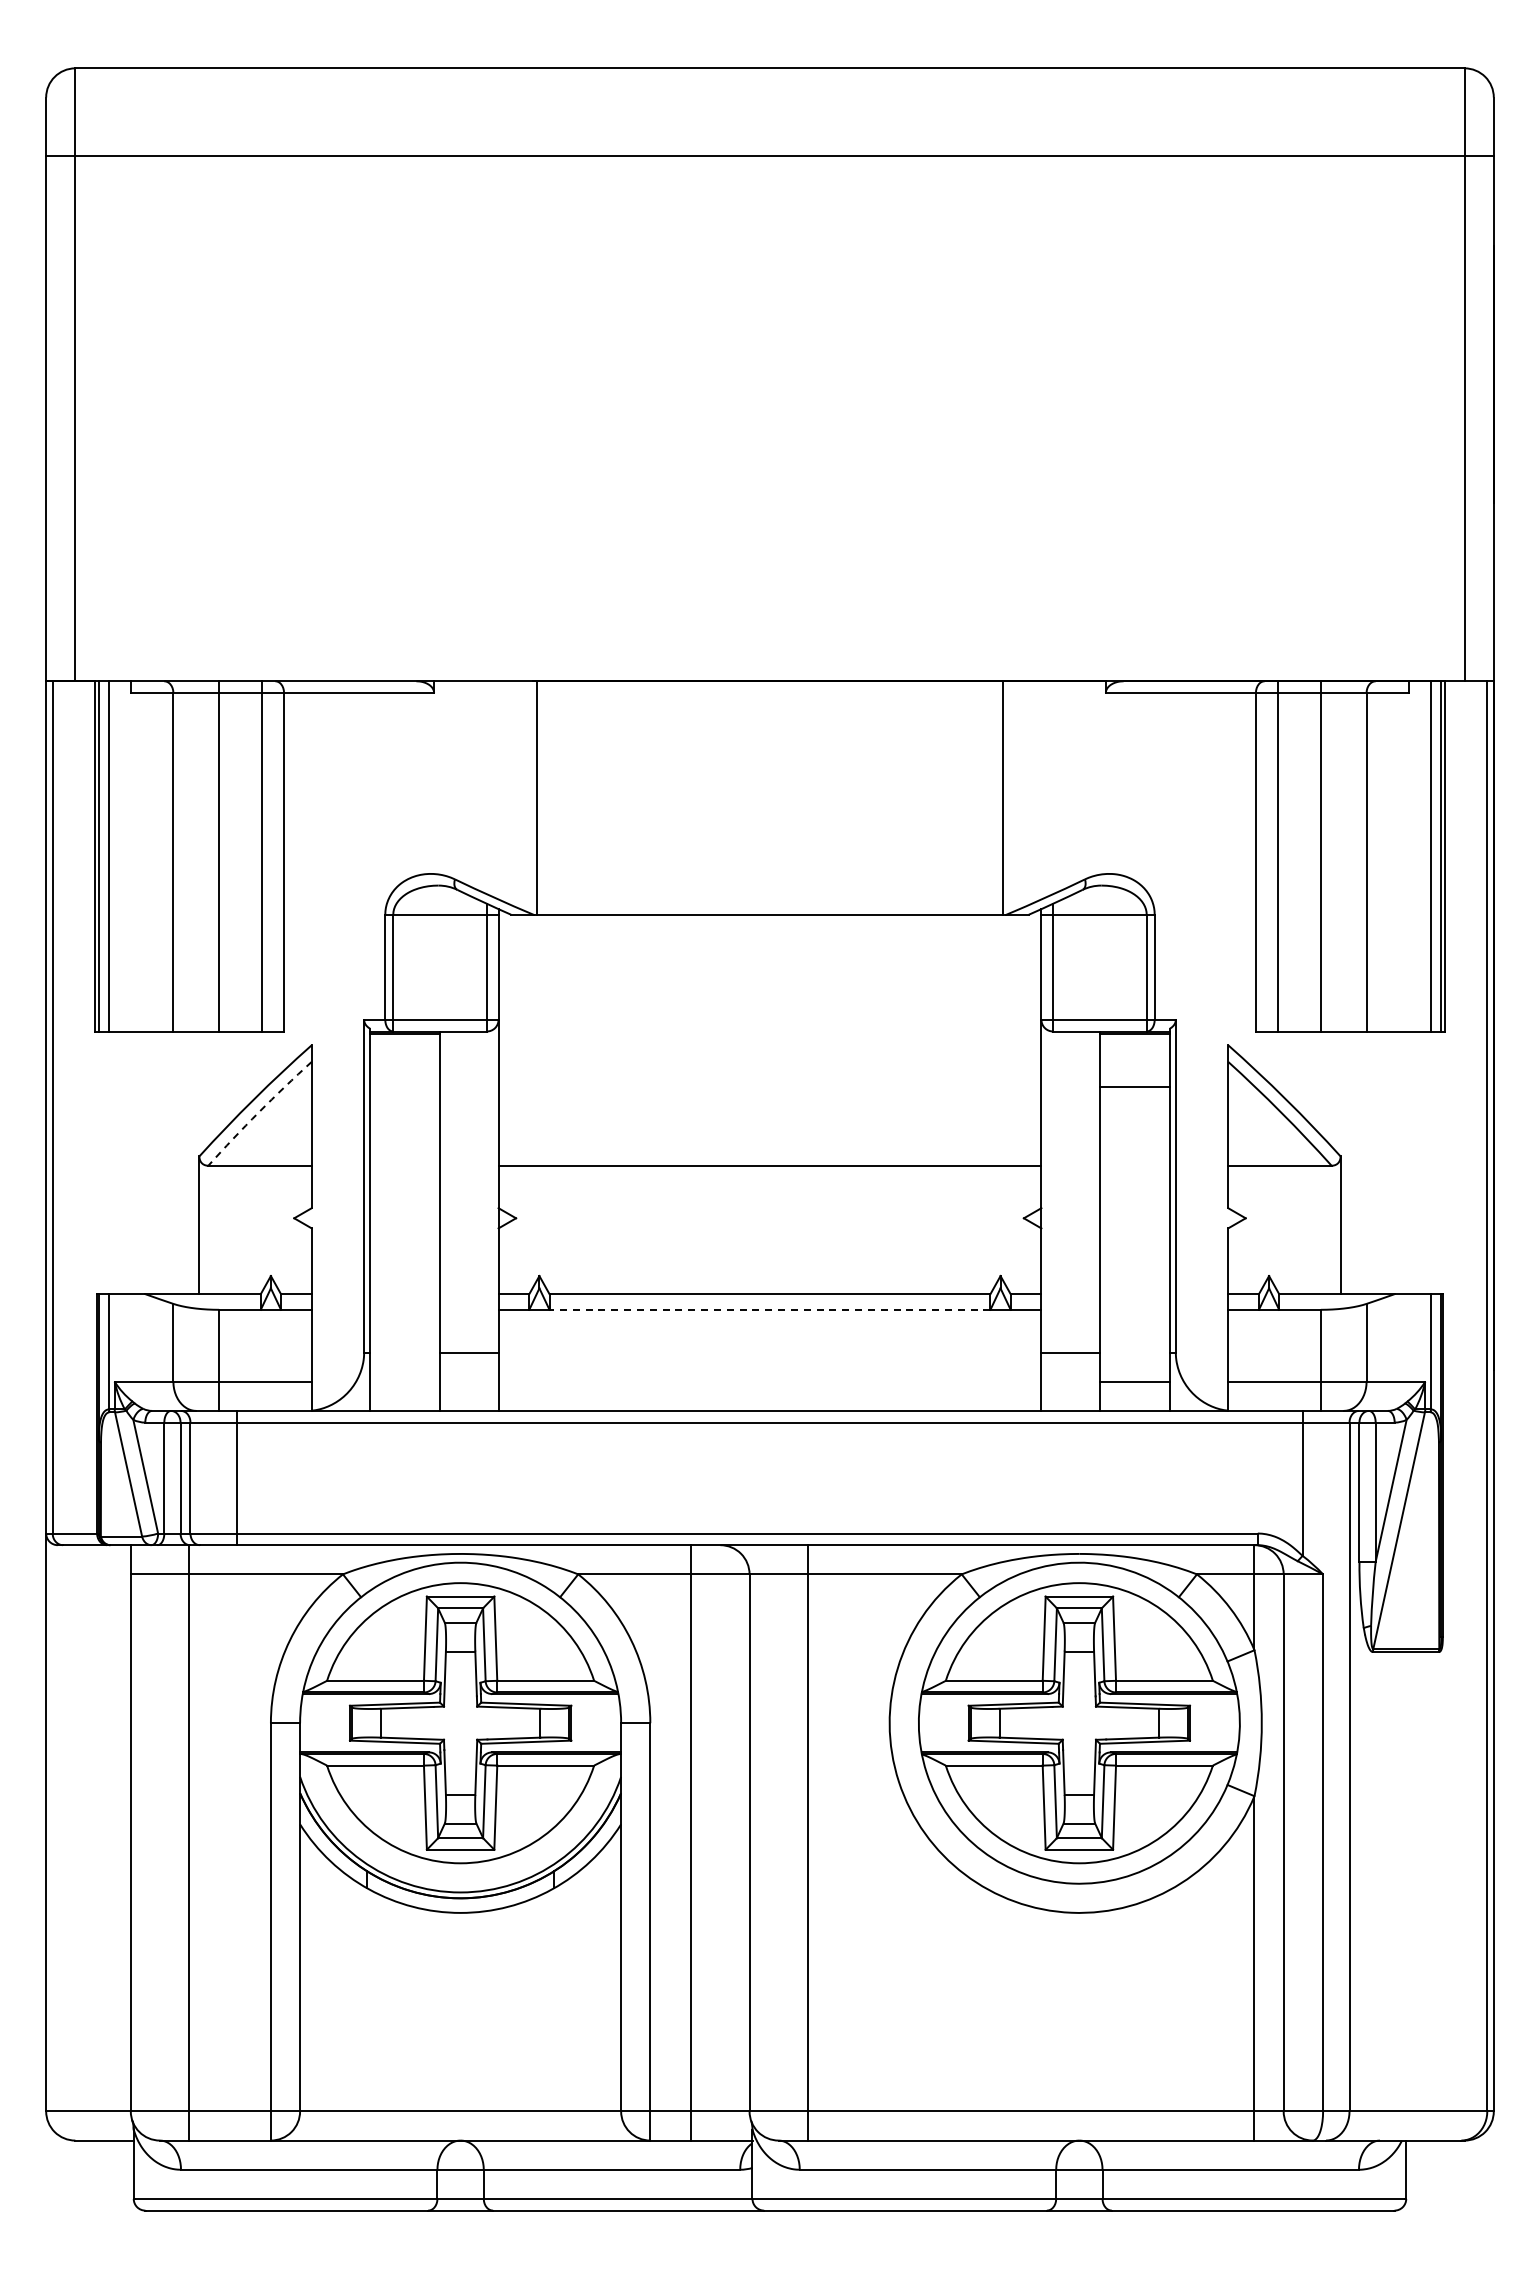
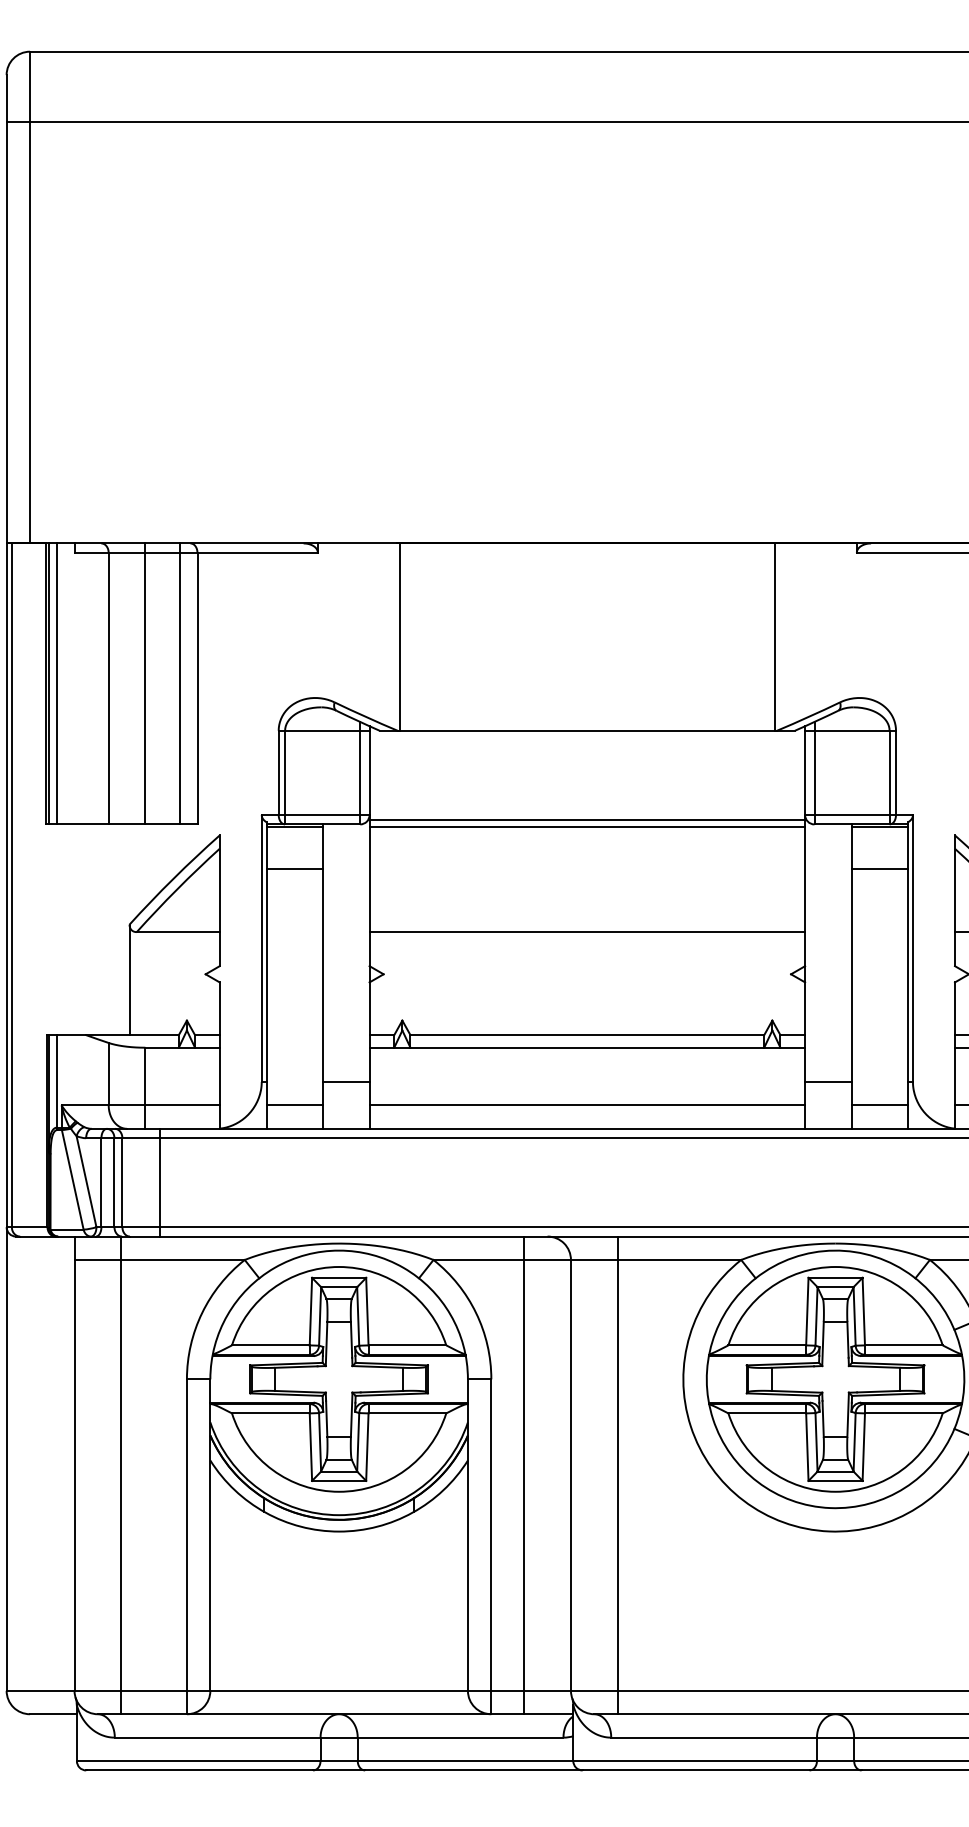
line: (769, 1026) -> (586, 820), added
line: (769, 1035) -> (586, 827), added
line: (405, 1087) -> (294, 869), added
arc: (258, 1112) -> (176, 889), dashed -> solid
line: (769, 1309) -> (586, 1047), dashed -> solid
line: (405, 1381) -> (294, 1105), added
line: (769, 1381) -> (586, 1105), added

